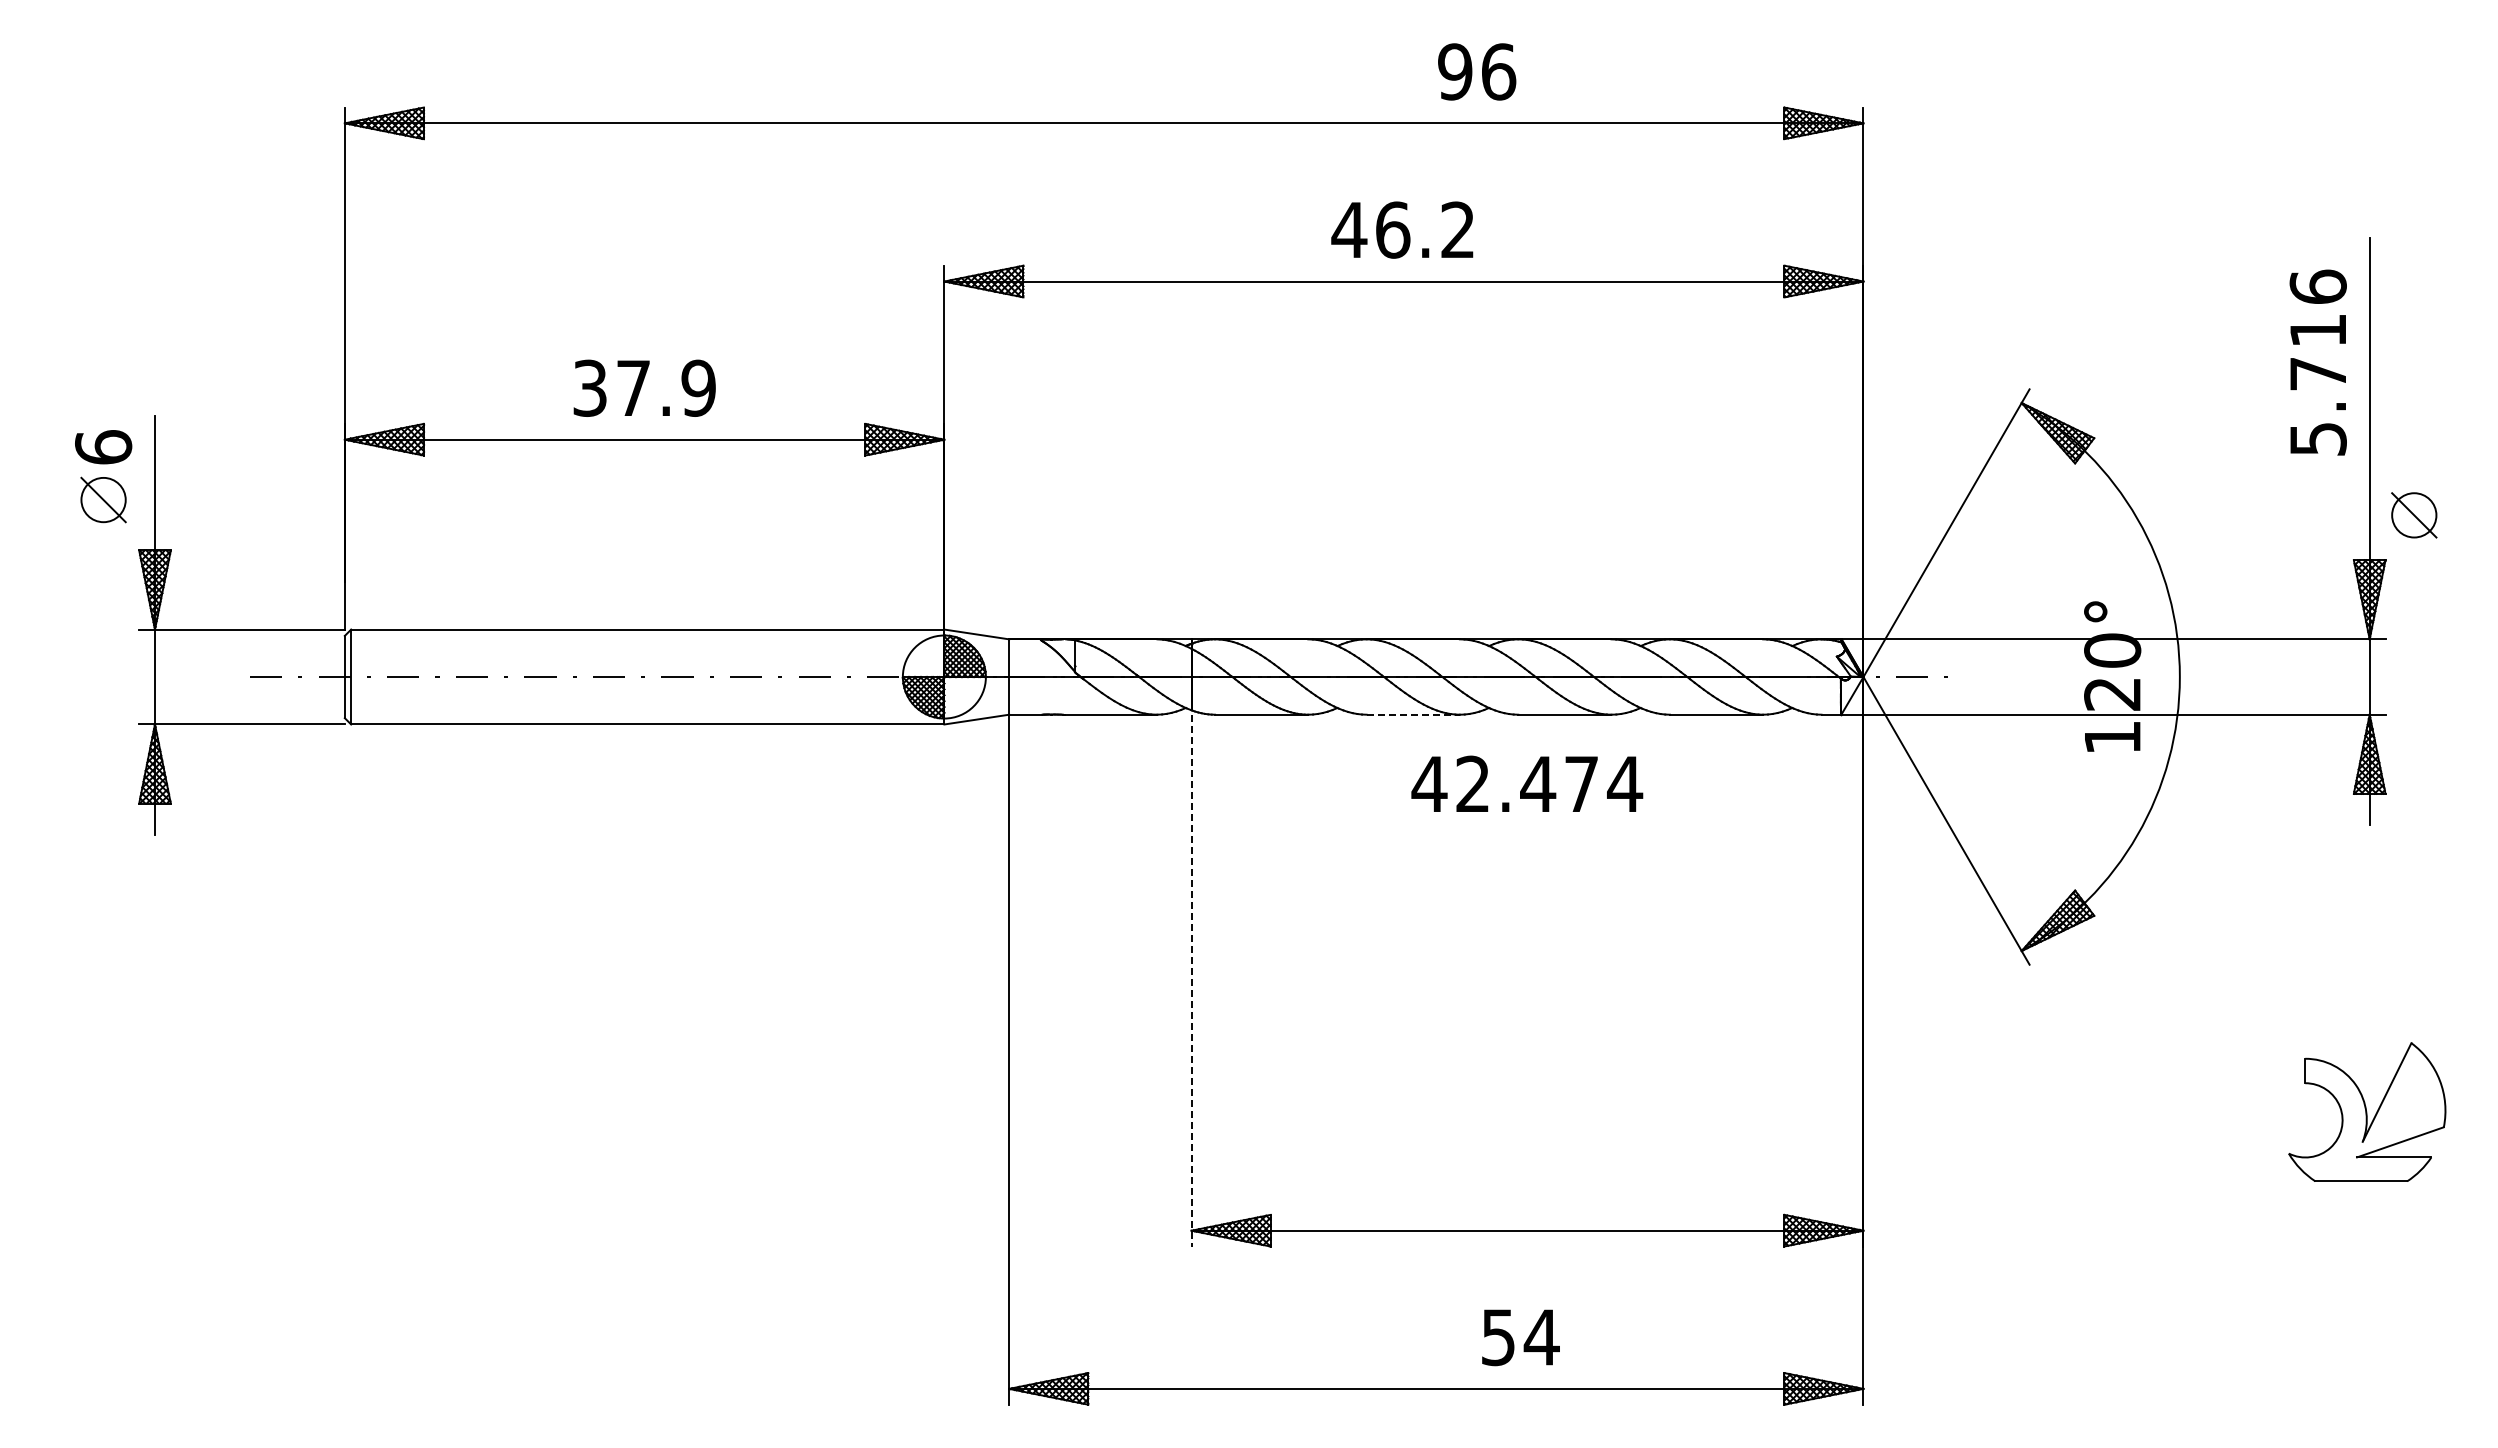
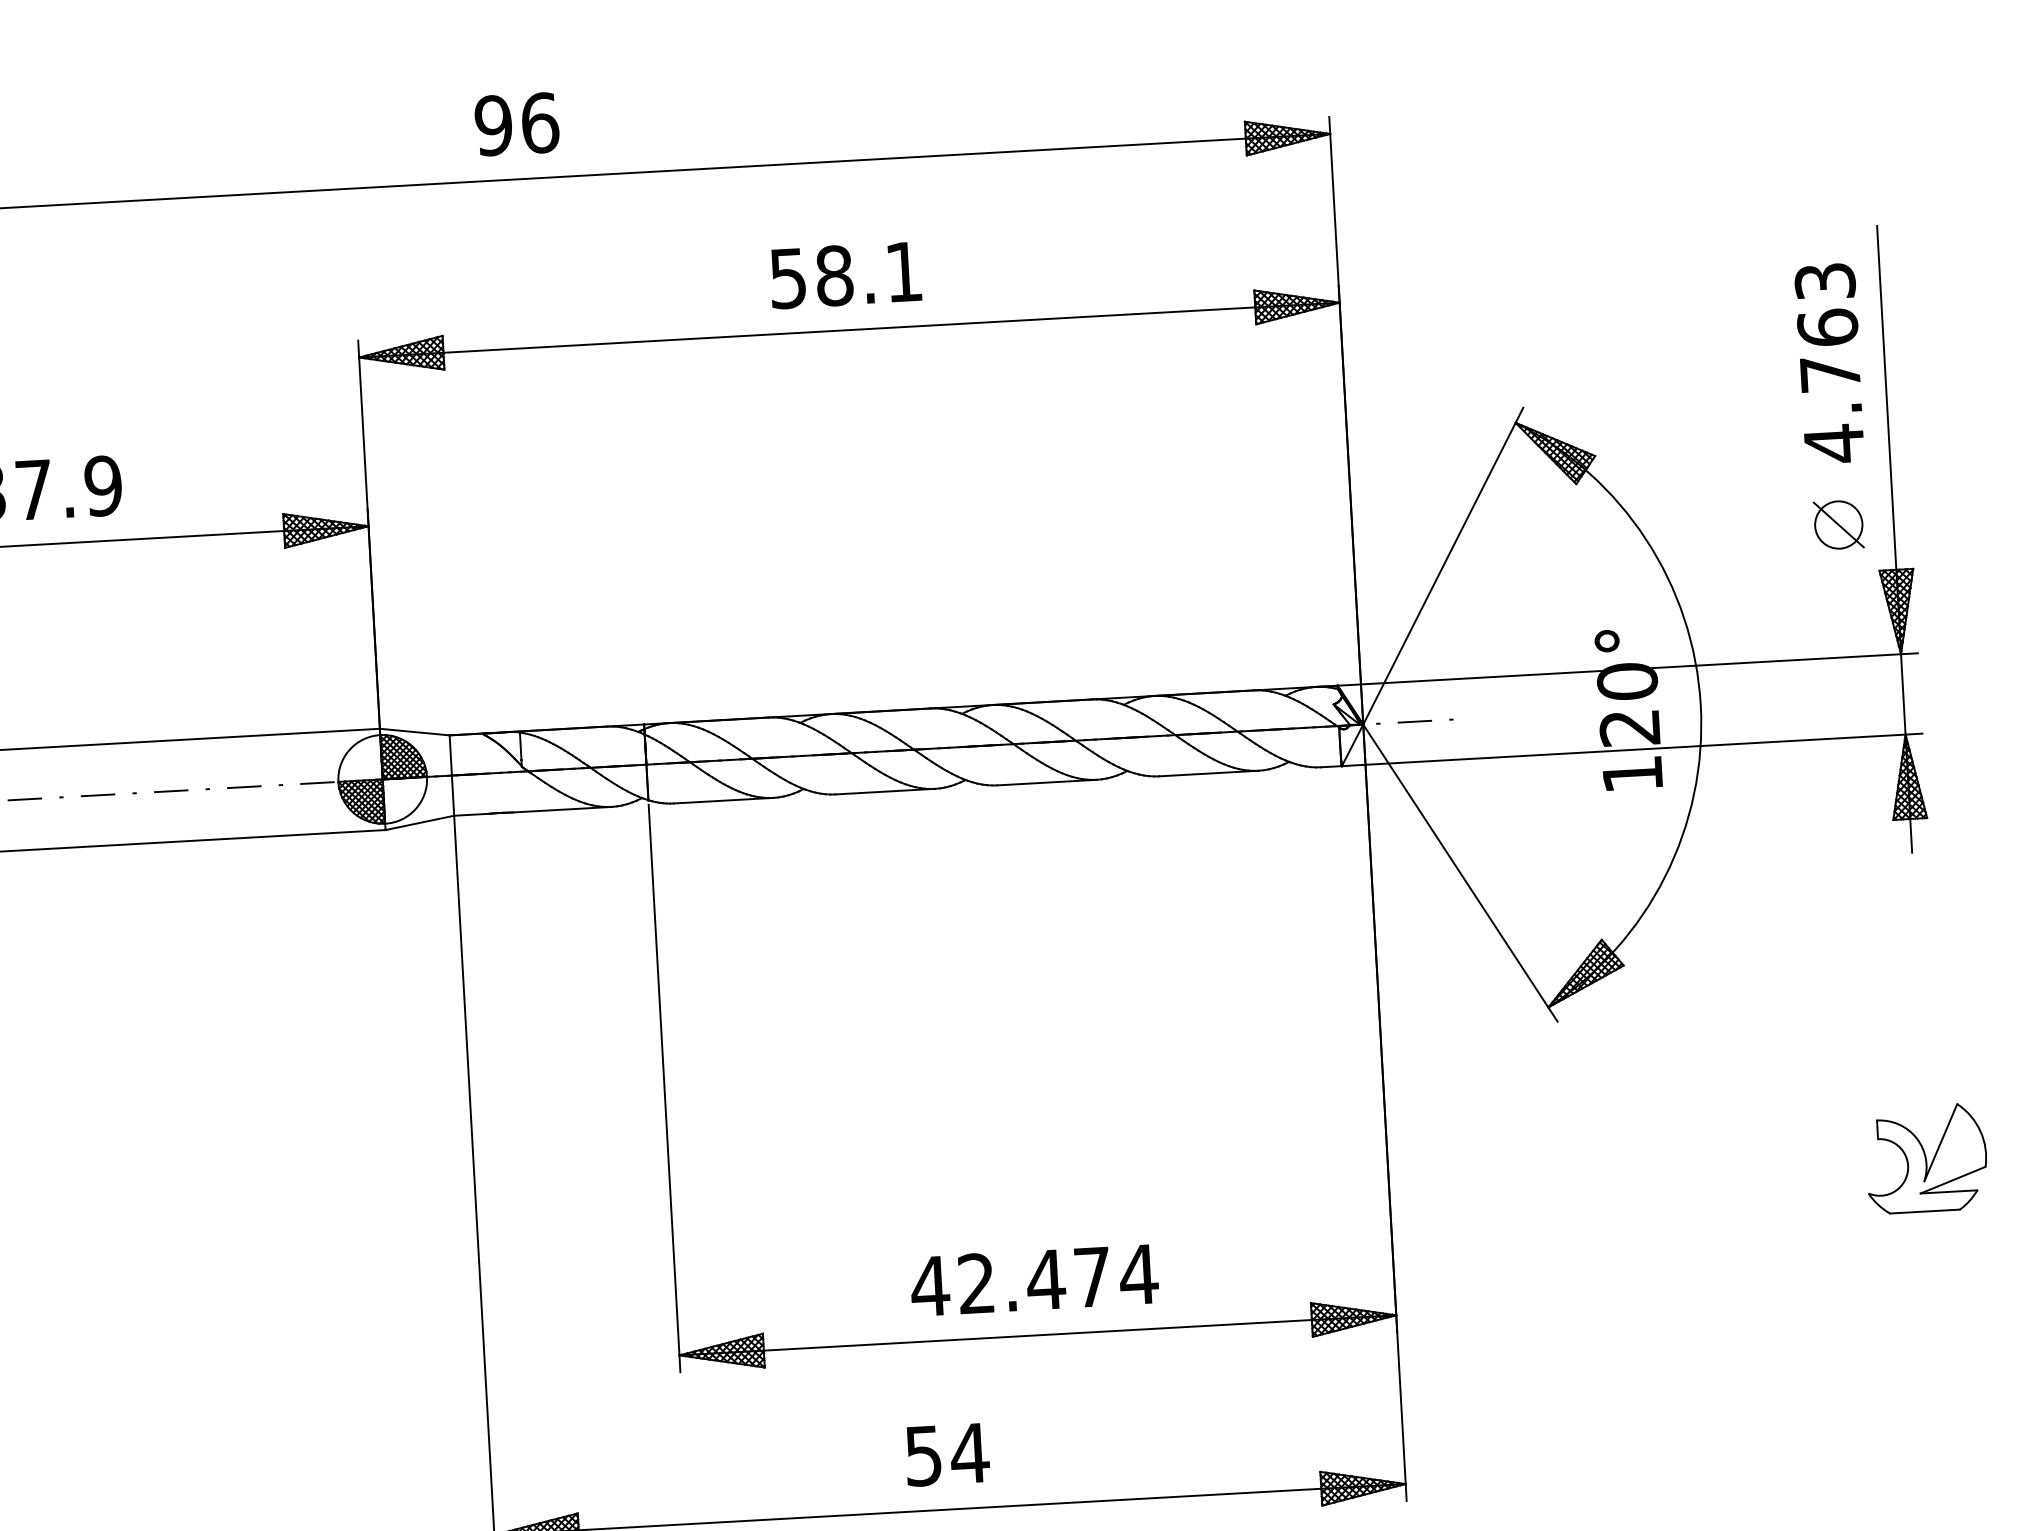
text: (1477, 71) -> (517, 123), moved
text: (1402, 229) -> (844, 274), 46.2 -> 58.1
text: (2317, 363) -> (1828, 363), 5.716 -> 4.763
part: (2414, 515) -> (1839, 525), moved
line: (1413, 714) -> (885, 791), dashed -> solid
text: (1527, 783) -> (1034, 1279), moved
line: (1191, 980) -> (664, 1088), dashed -> solid
part: (2366, 1111) -> (1925, 1158), size x0.71
text: (1520, 1337) -> (947, 1454), moved

